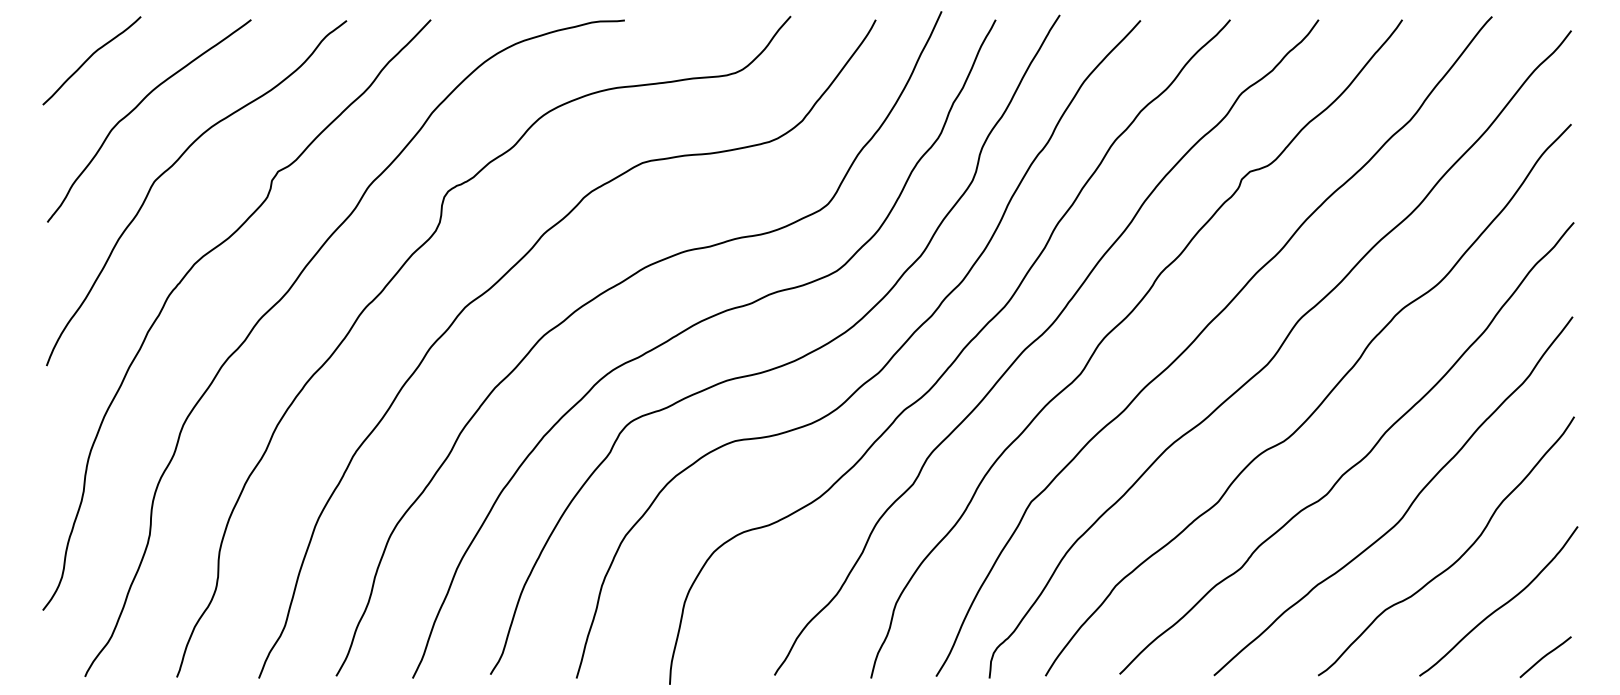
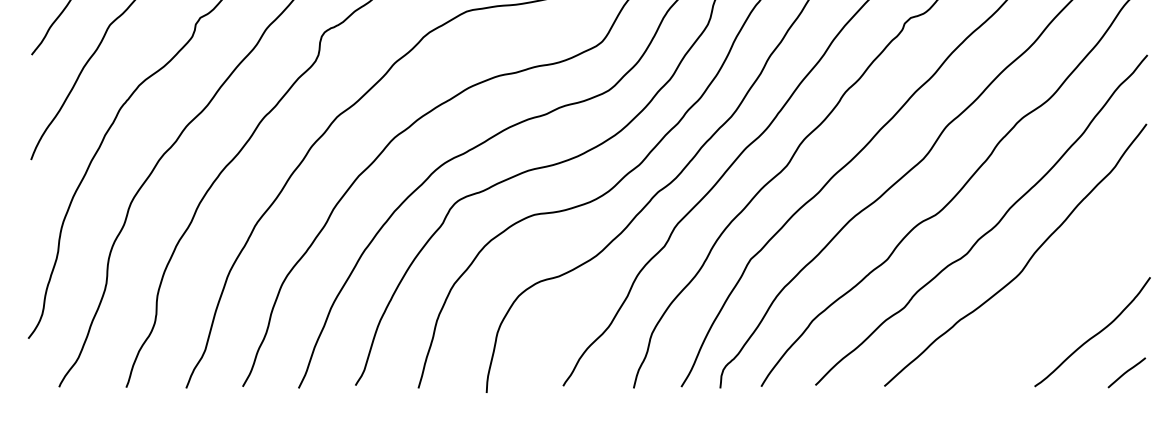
curve: (1458, 558) -> (1063, 300), removed

